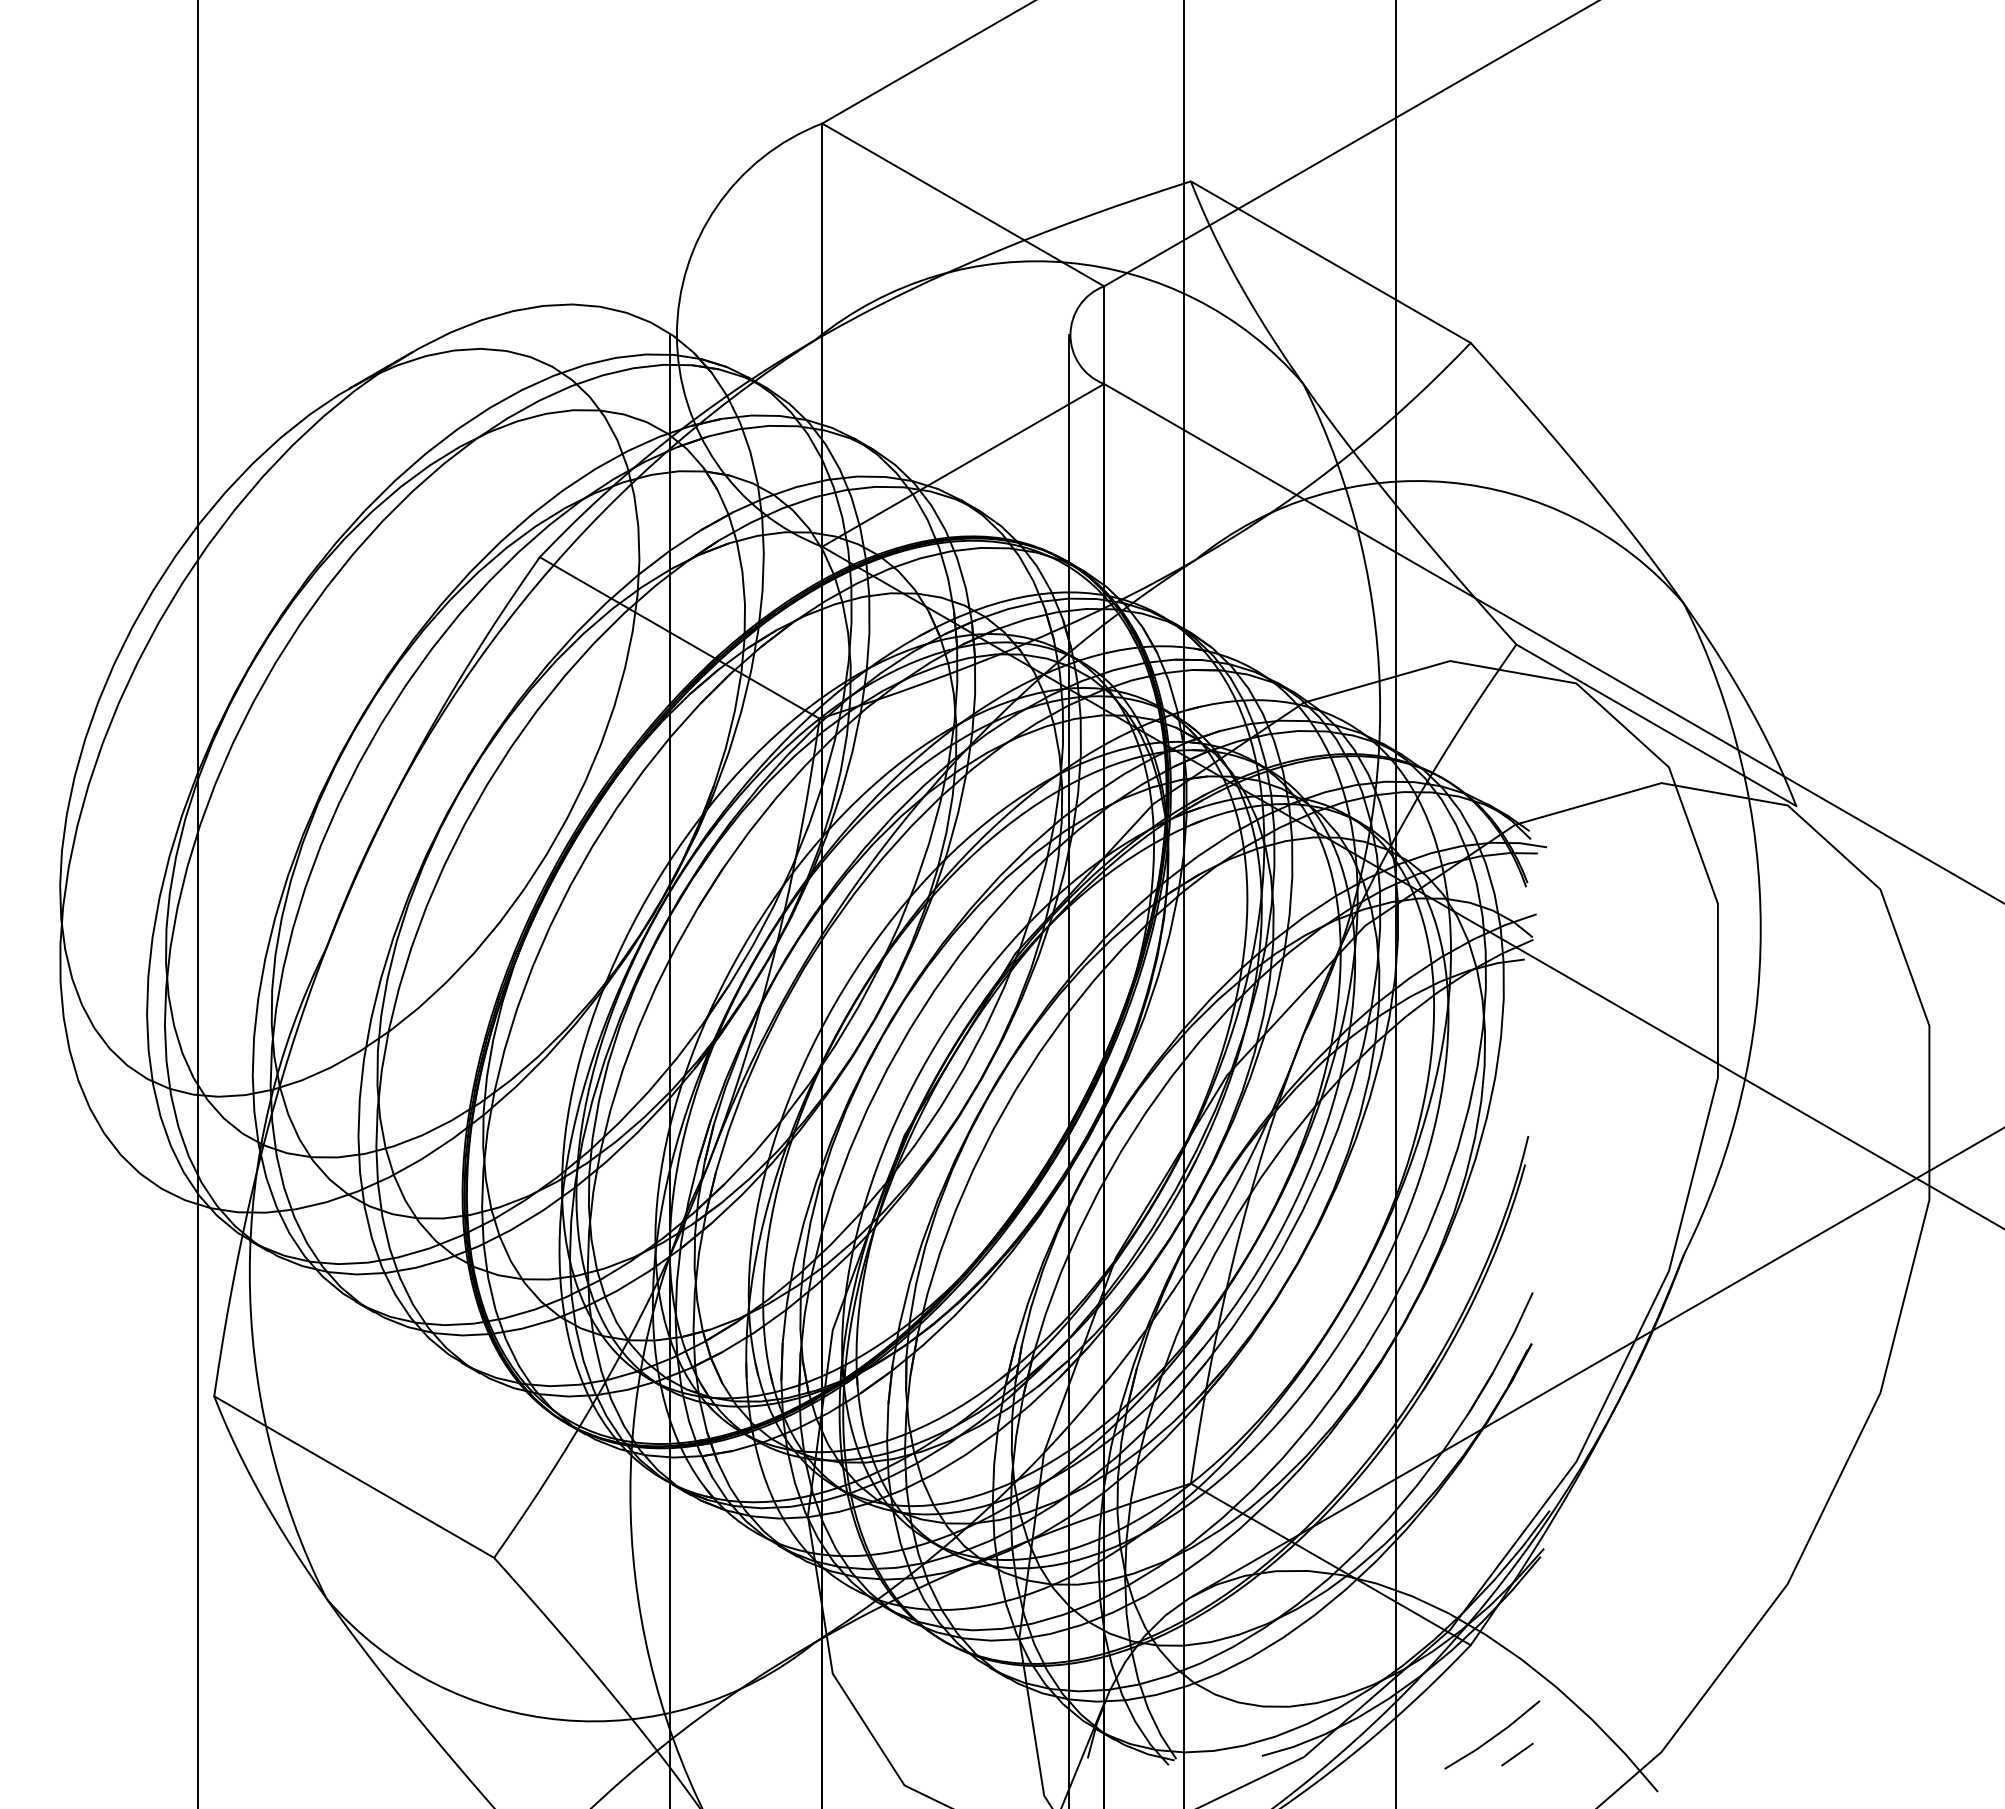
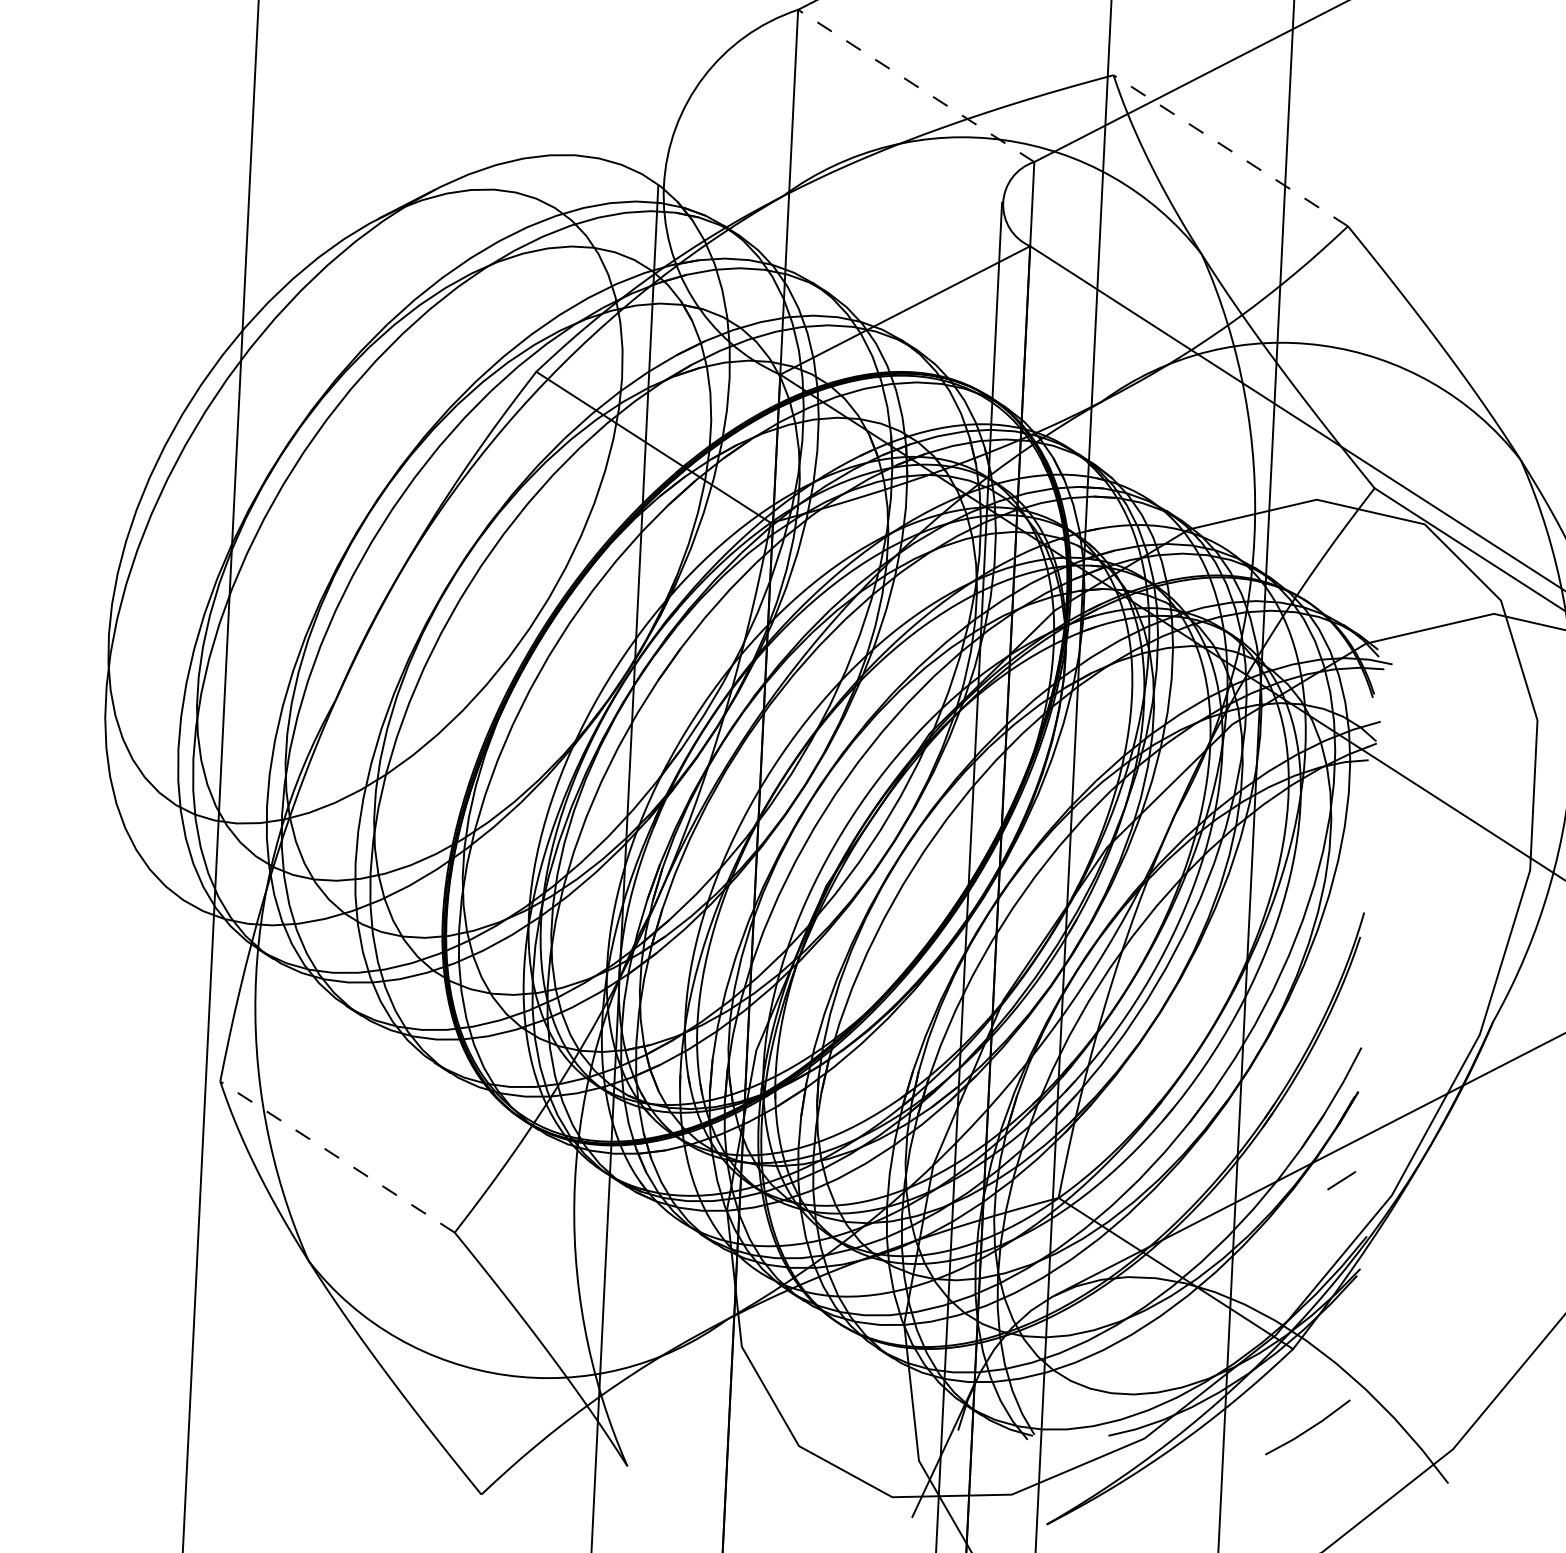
line: (963, 204) -> (916, 85), solid -> dashed
line: (1330, 262) -> (1230, 151), solid -> dashed
line: (354, 1477) -> (337, 1157), solid -> dashed
line: (1517, 1754) -> (1341, 1180), moved

